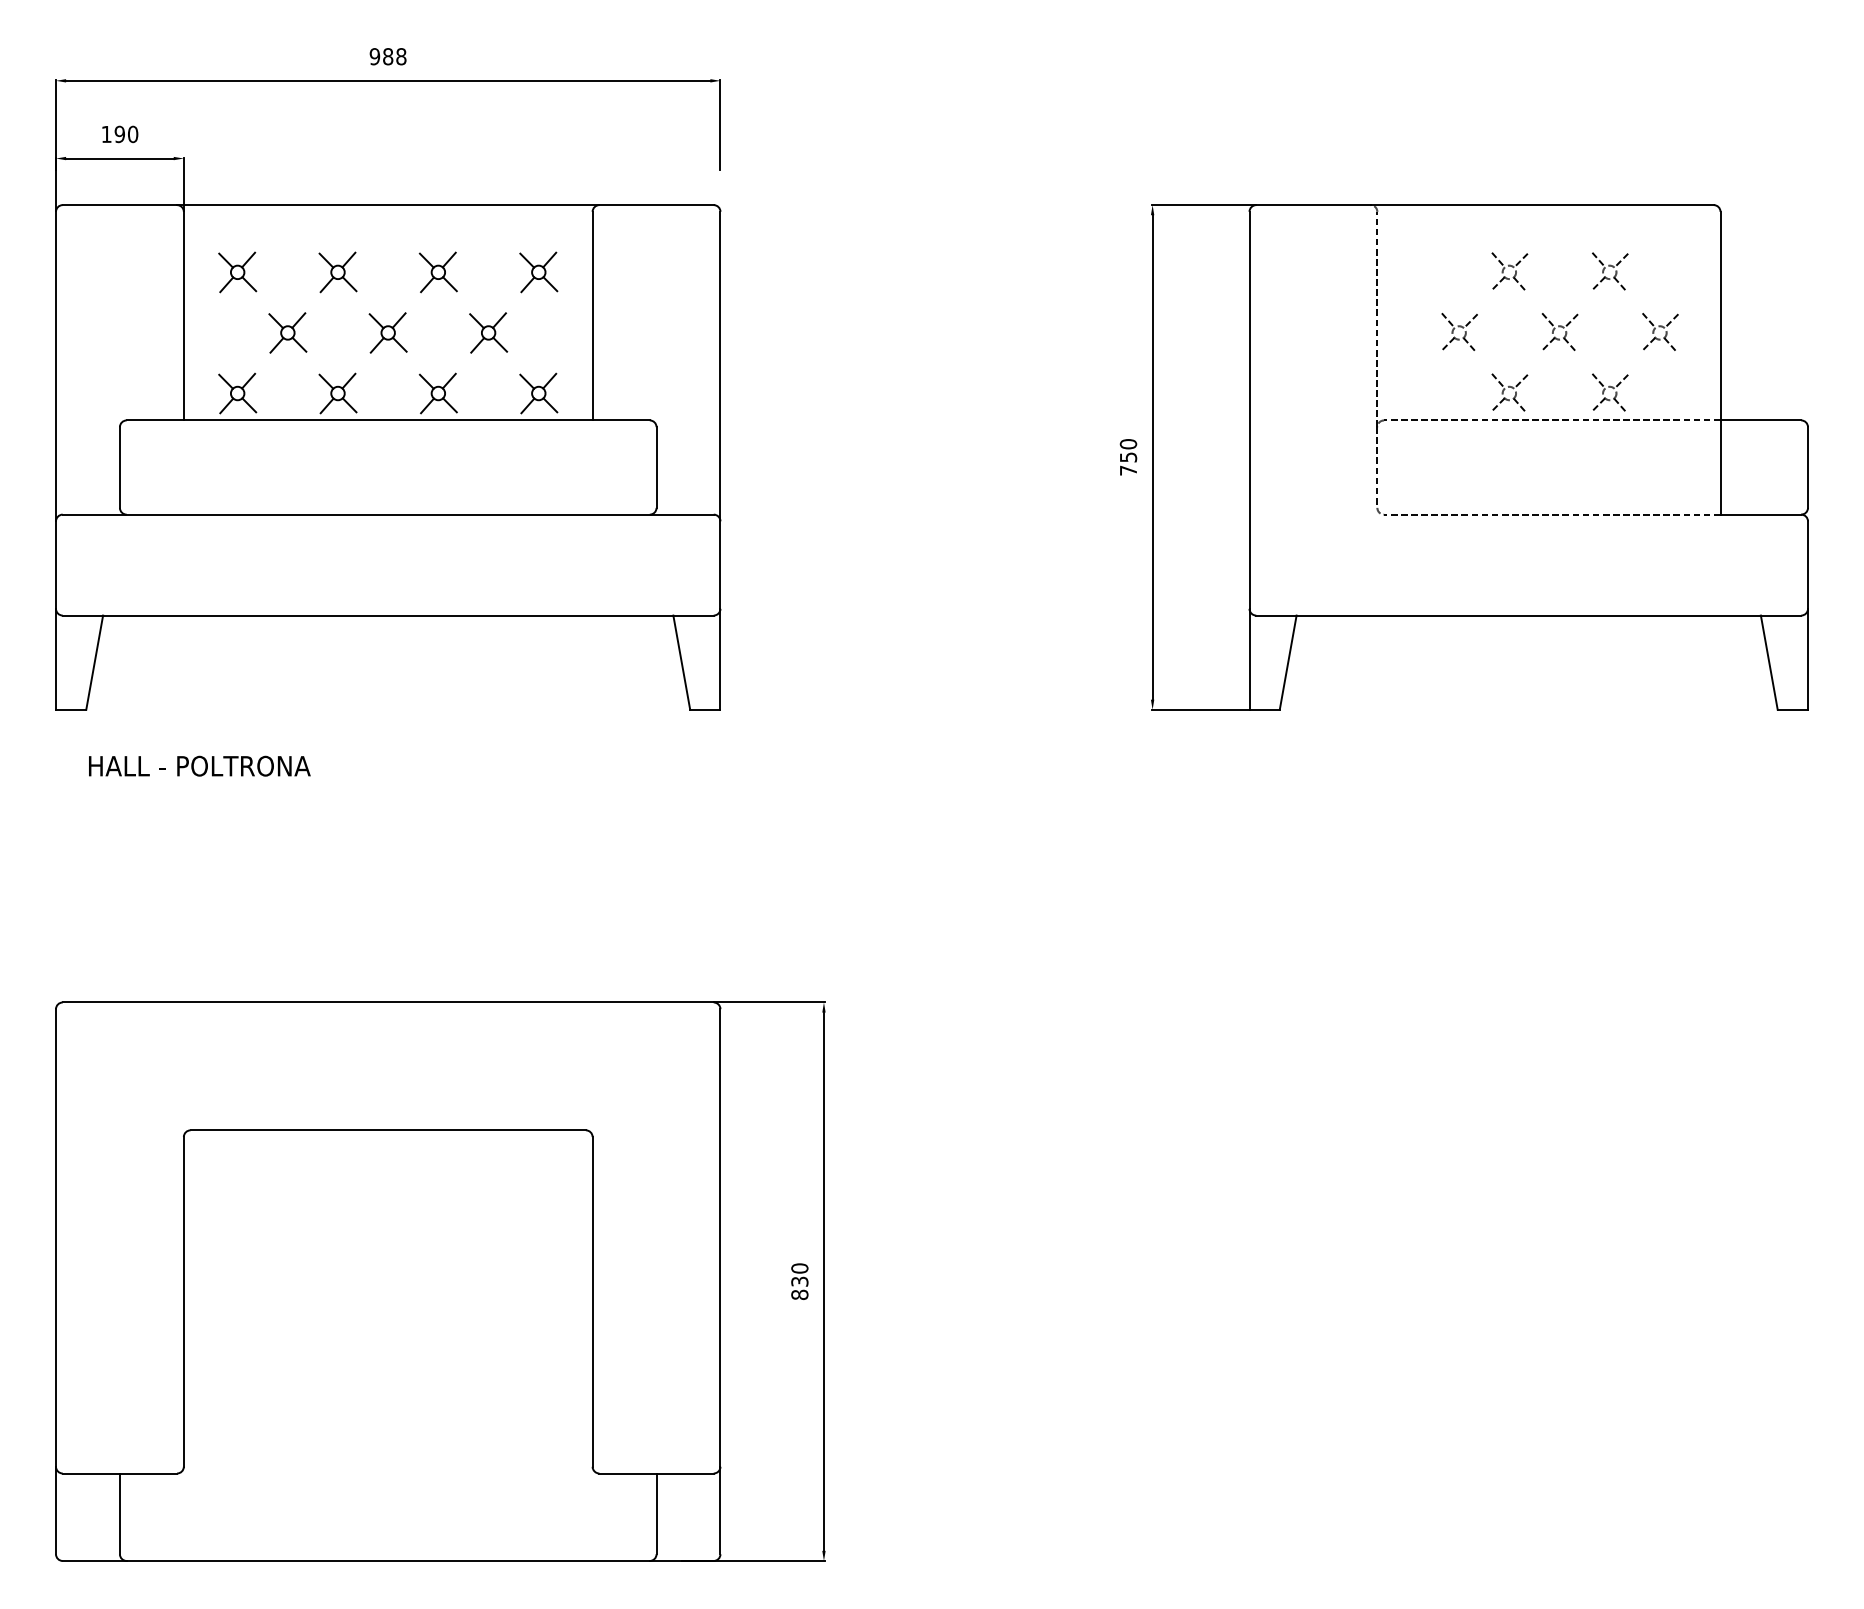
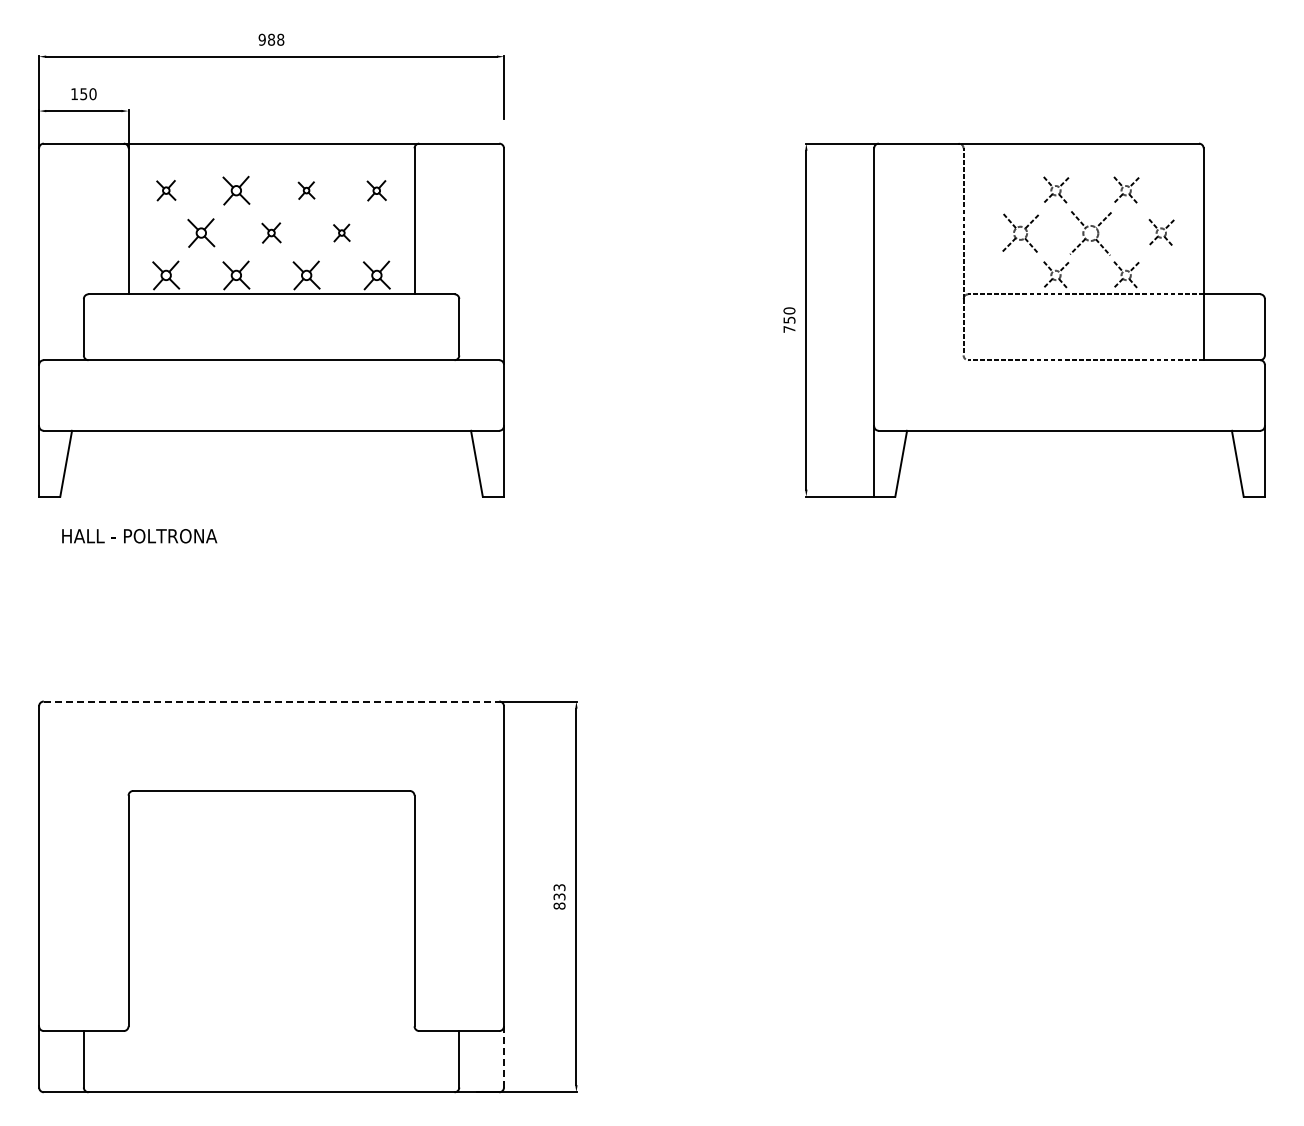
text: (119, 133) -> (83, 93), 190 -> 150
part: (238, 272) -> (166, 190), size x0.7
part: (438, 272) -> (306, 190), size x0.6
part: (538, 272) -> (376, 190), size x0.7
part: (388, 332) -> (271, 232), size x0.7
part: (488, 332) -> (341, 232), size x0.6
part: (1460, 332) -> (1021, 232), size x1.4
part: (1560, 332) -> (1091, 232), size x1.6
line: (388, 1002) -> (271, 701), solid -> dashed
text: (799, 1268) -> (559, 887), 830 -> 833
line: (721, 1509) -> (504, 1056), solid -> dashed

